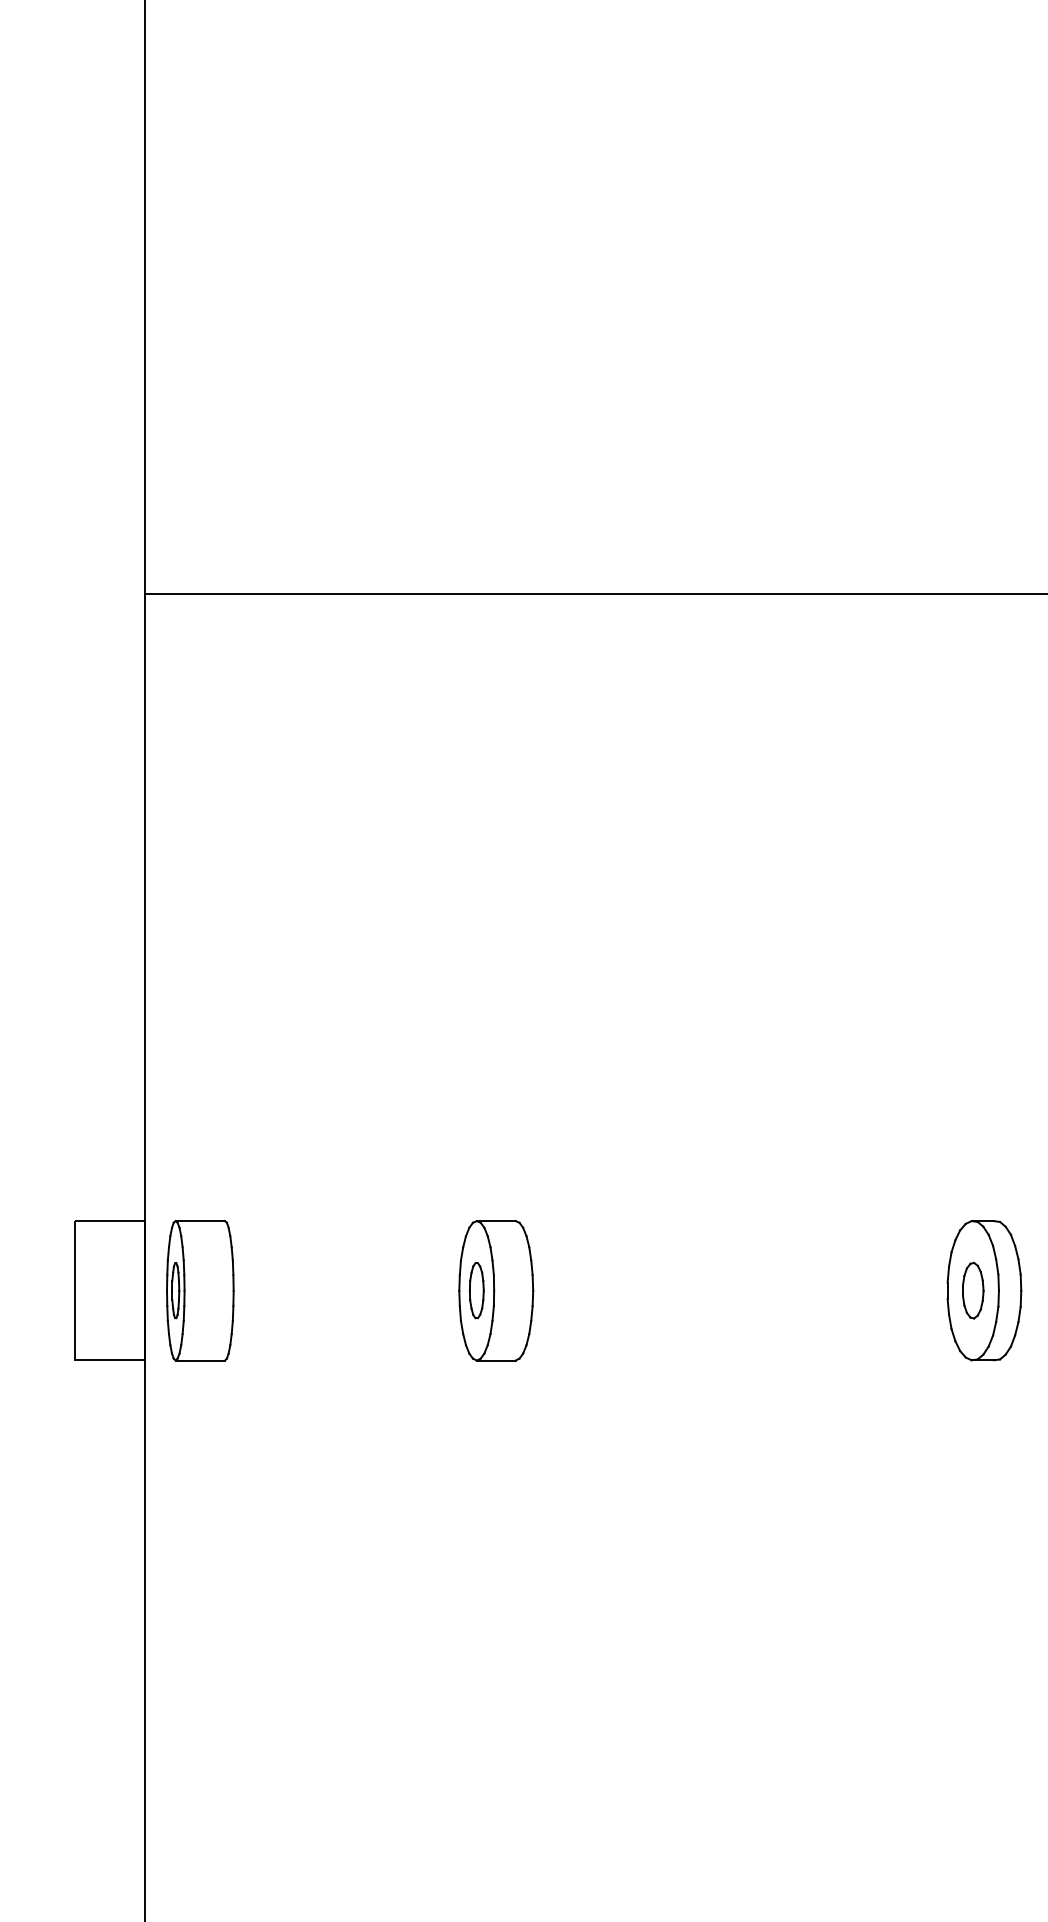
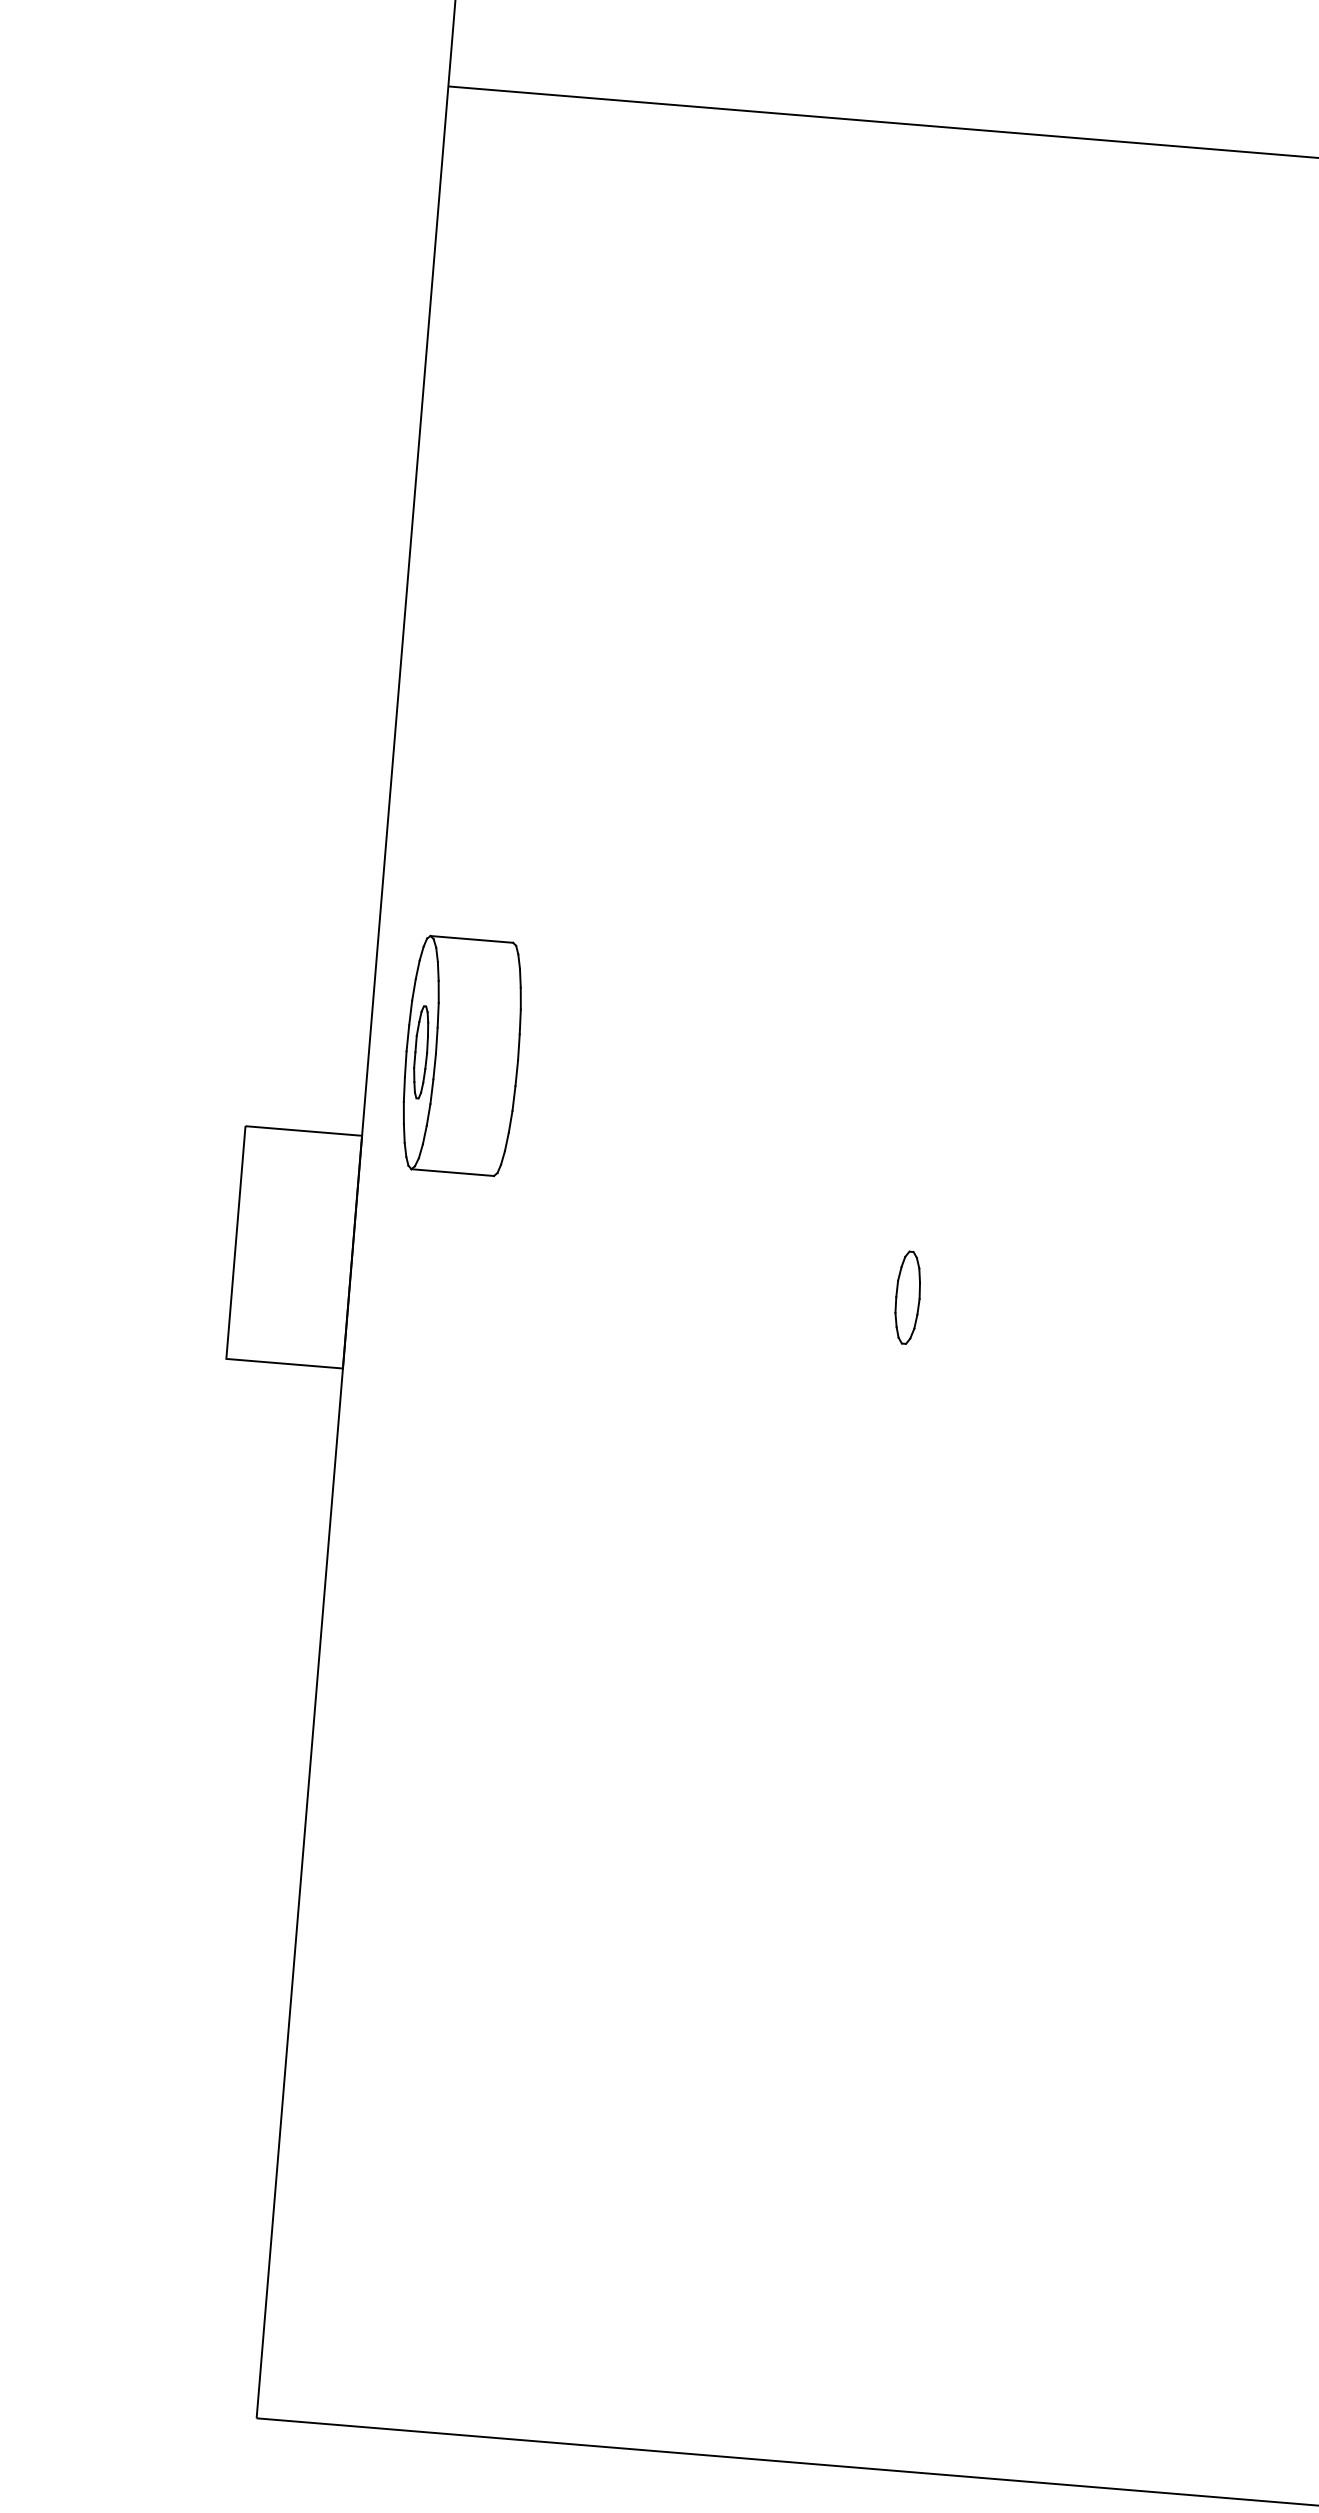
part: (200, 1290) -> (462, 1055), moved
part: (496, 1290) -> (940, 1300), removed

